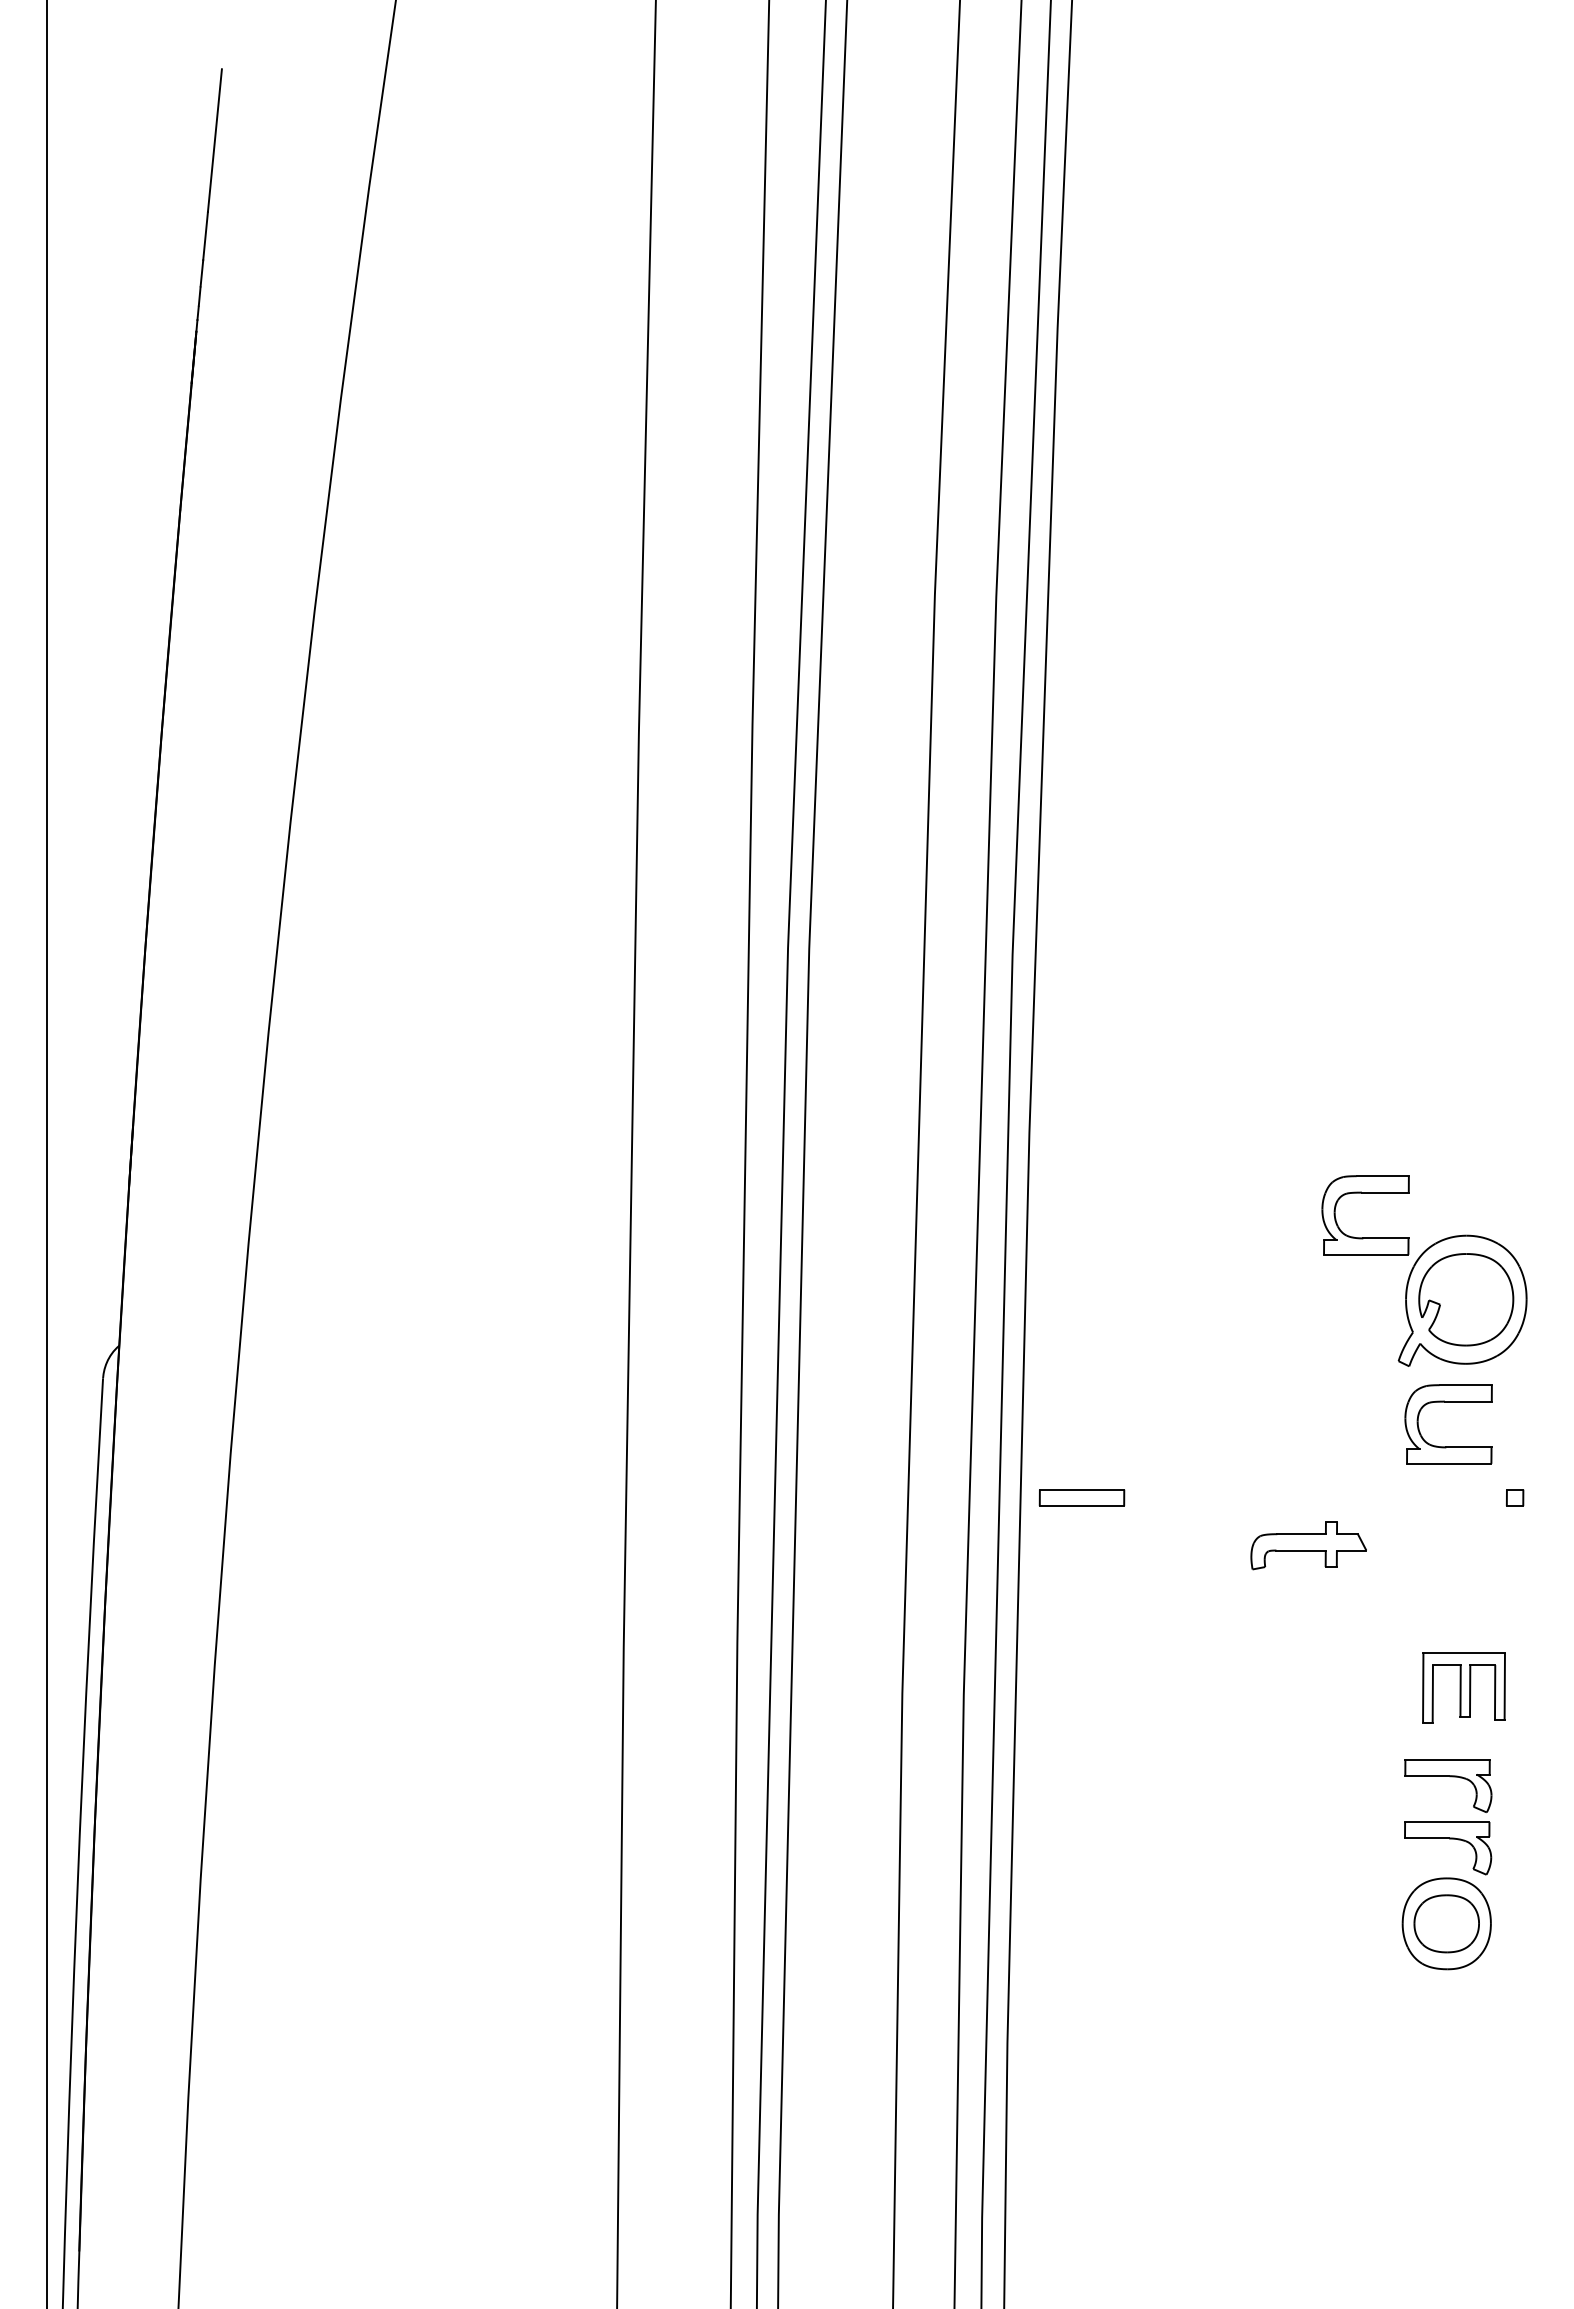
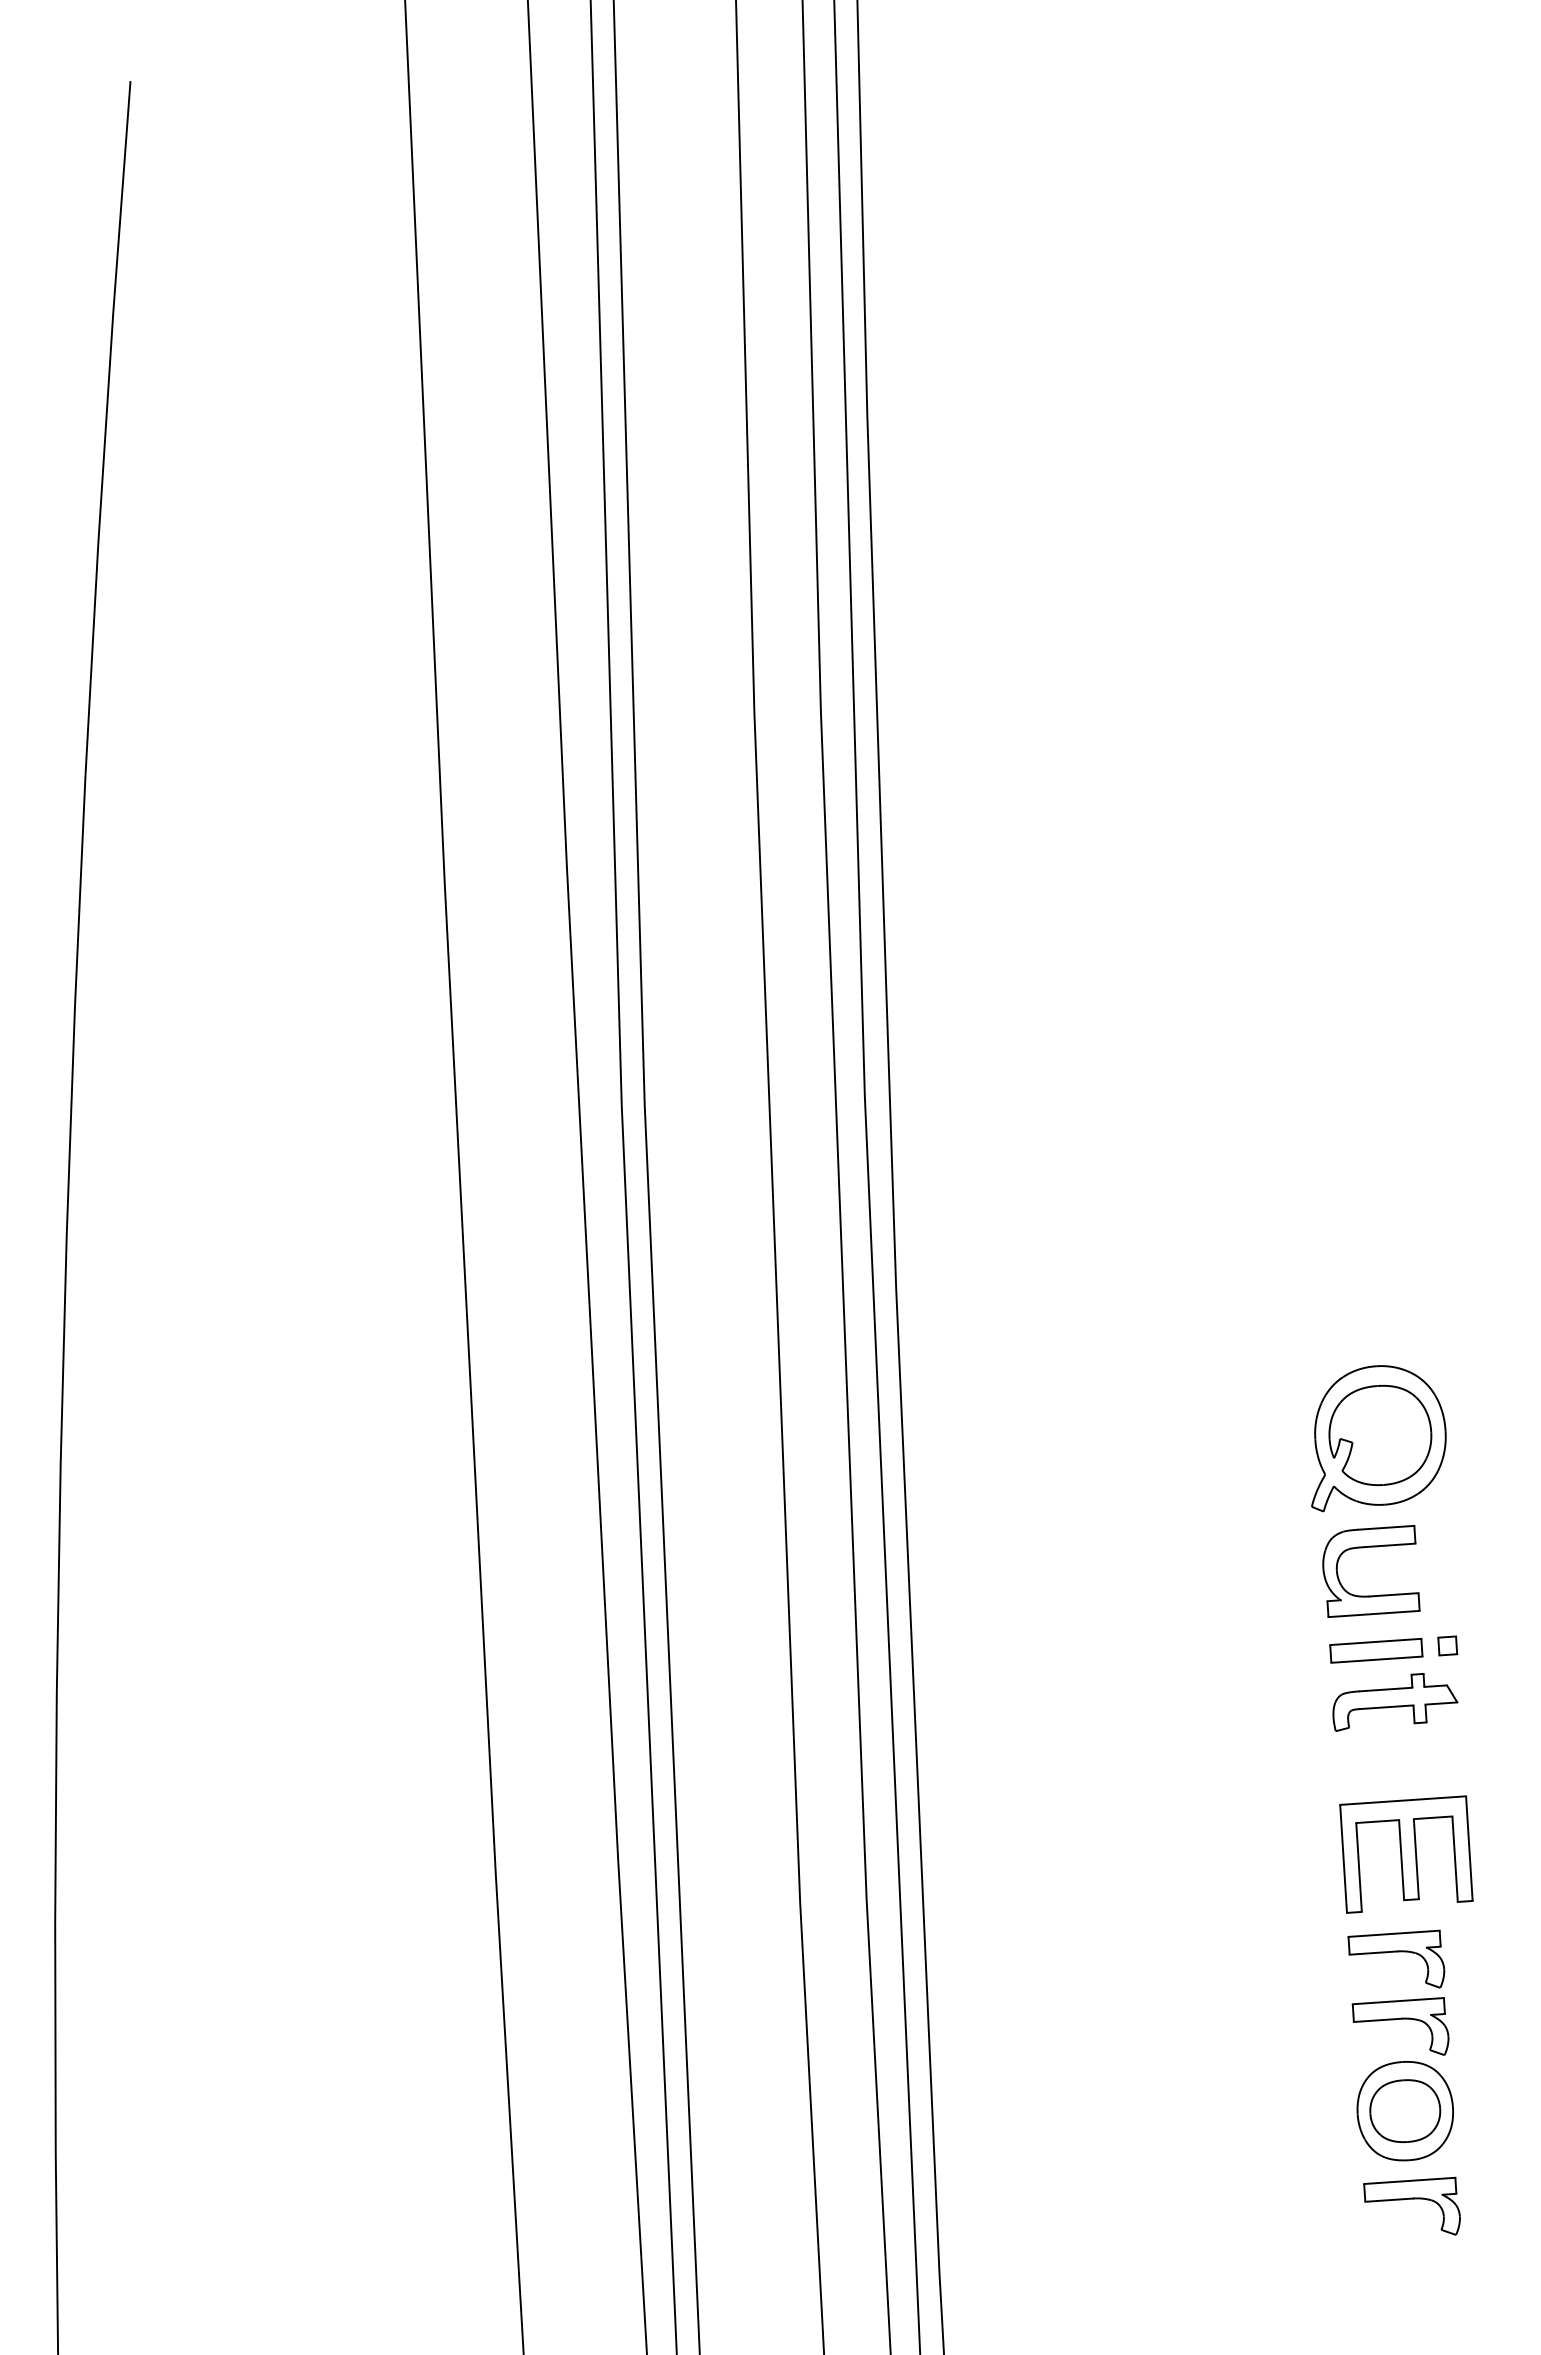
part: (1365, 1193) -> (1263, 1328), removed
part: (1081, 1497) -> (1375, 1650), moved
part: (1308, 1545) -> (1394, 1701), moved
part: (1463, 1687) -> (1405, 1854), size x1.43
part: (1447, 2005) -> (1412, 2199), added

